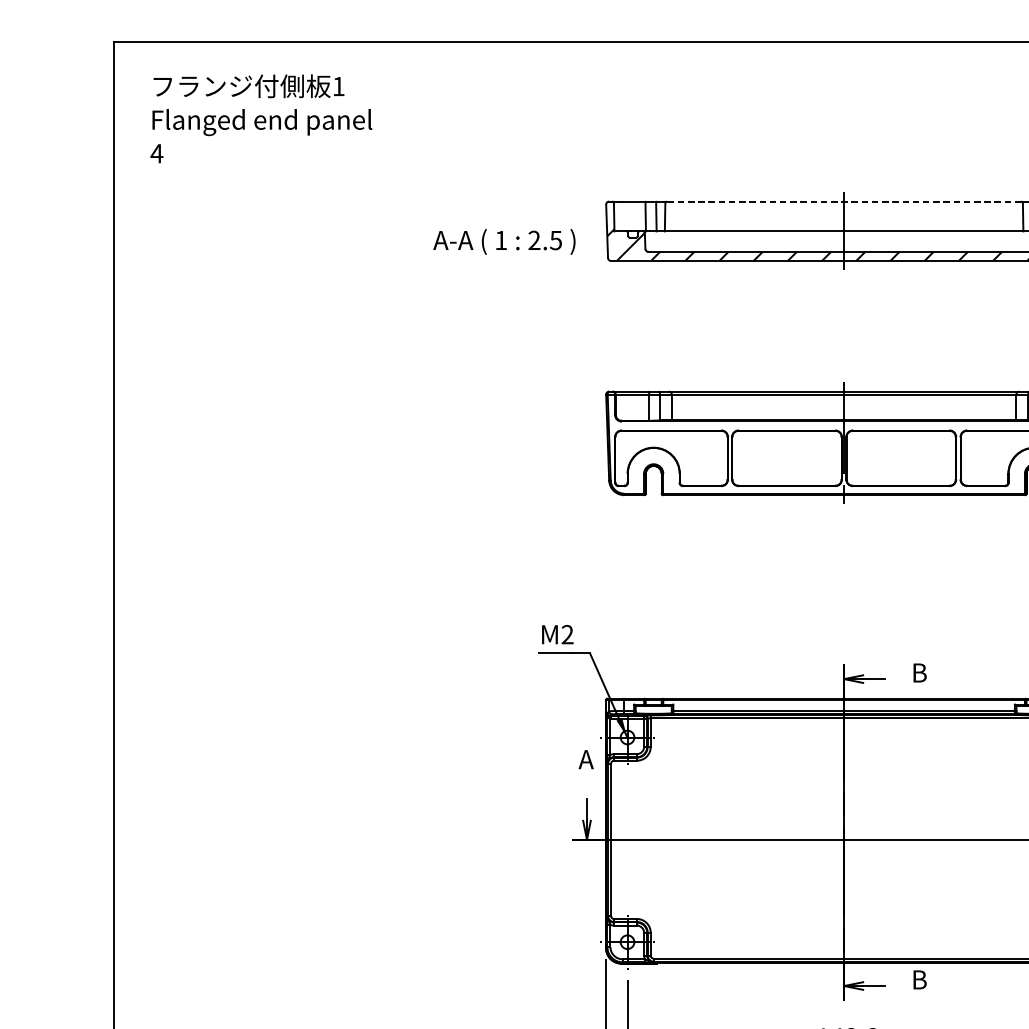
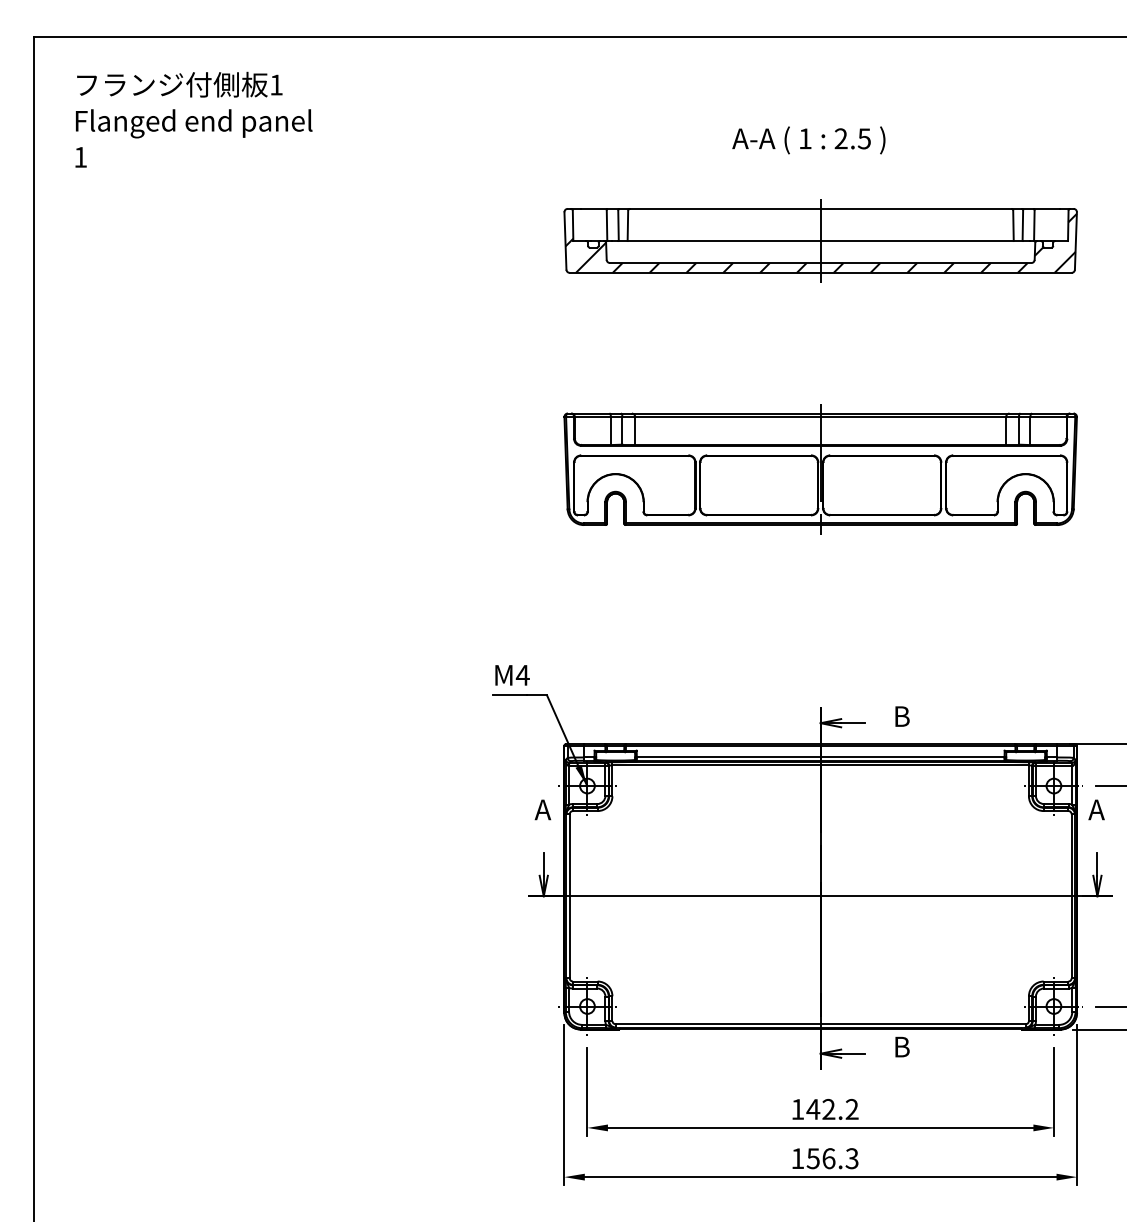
text: (156, 153) -> (80, 157), 4 -> 1
line: (843, 201) -> (820, 208), dashed -> solid
text: (504, 242) -> (808, 140), moved
text: (567, 633) -> (522, 674), M2 -> M4

